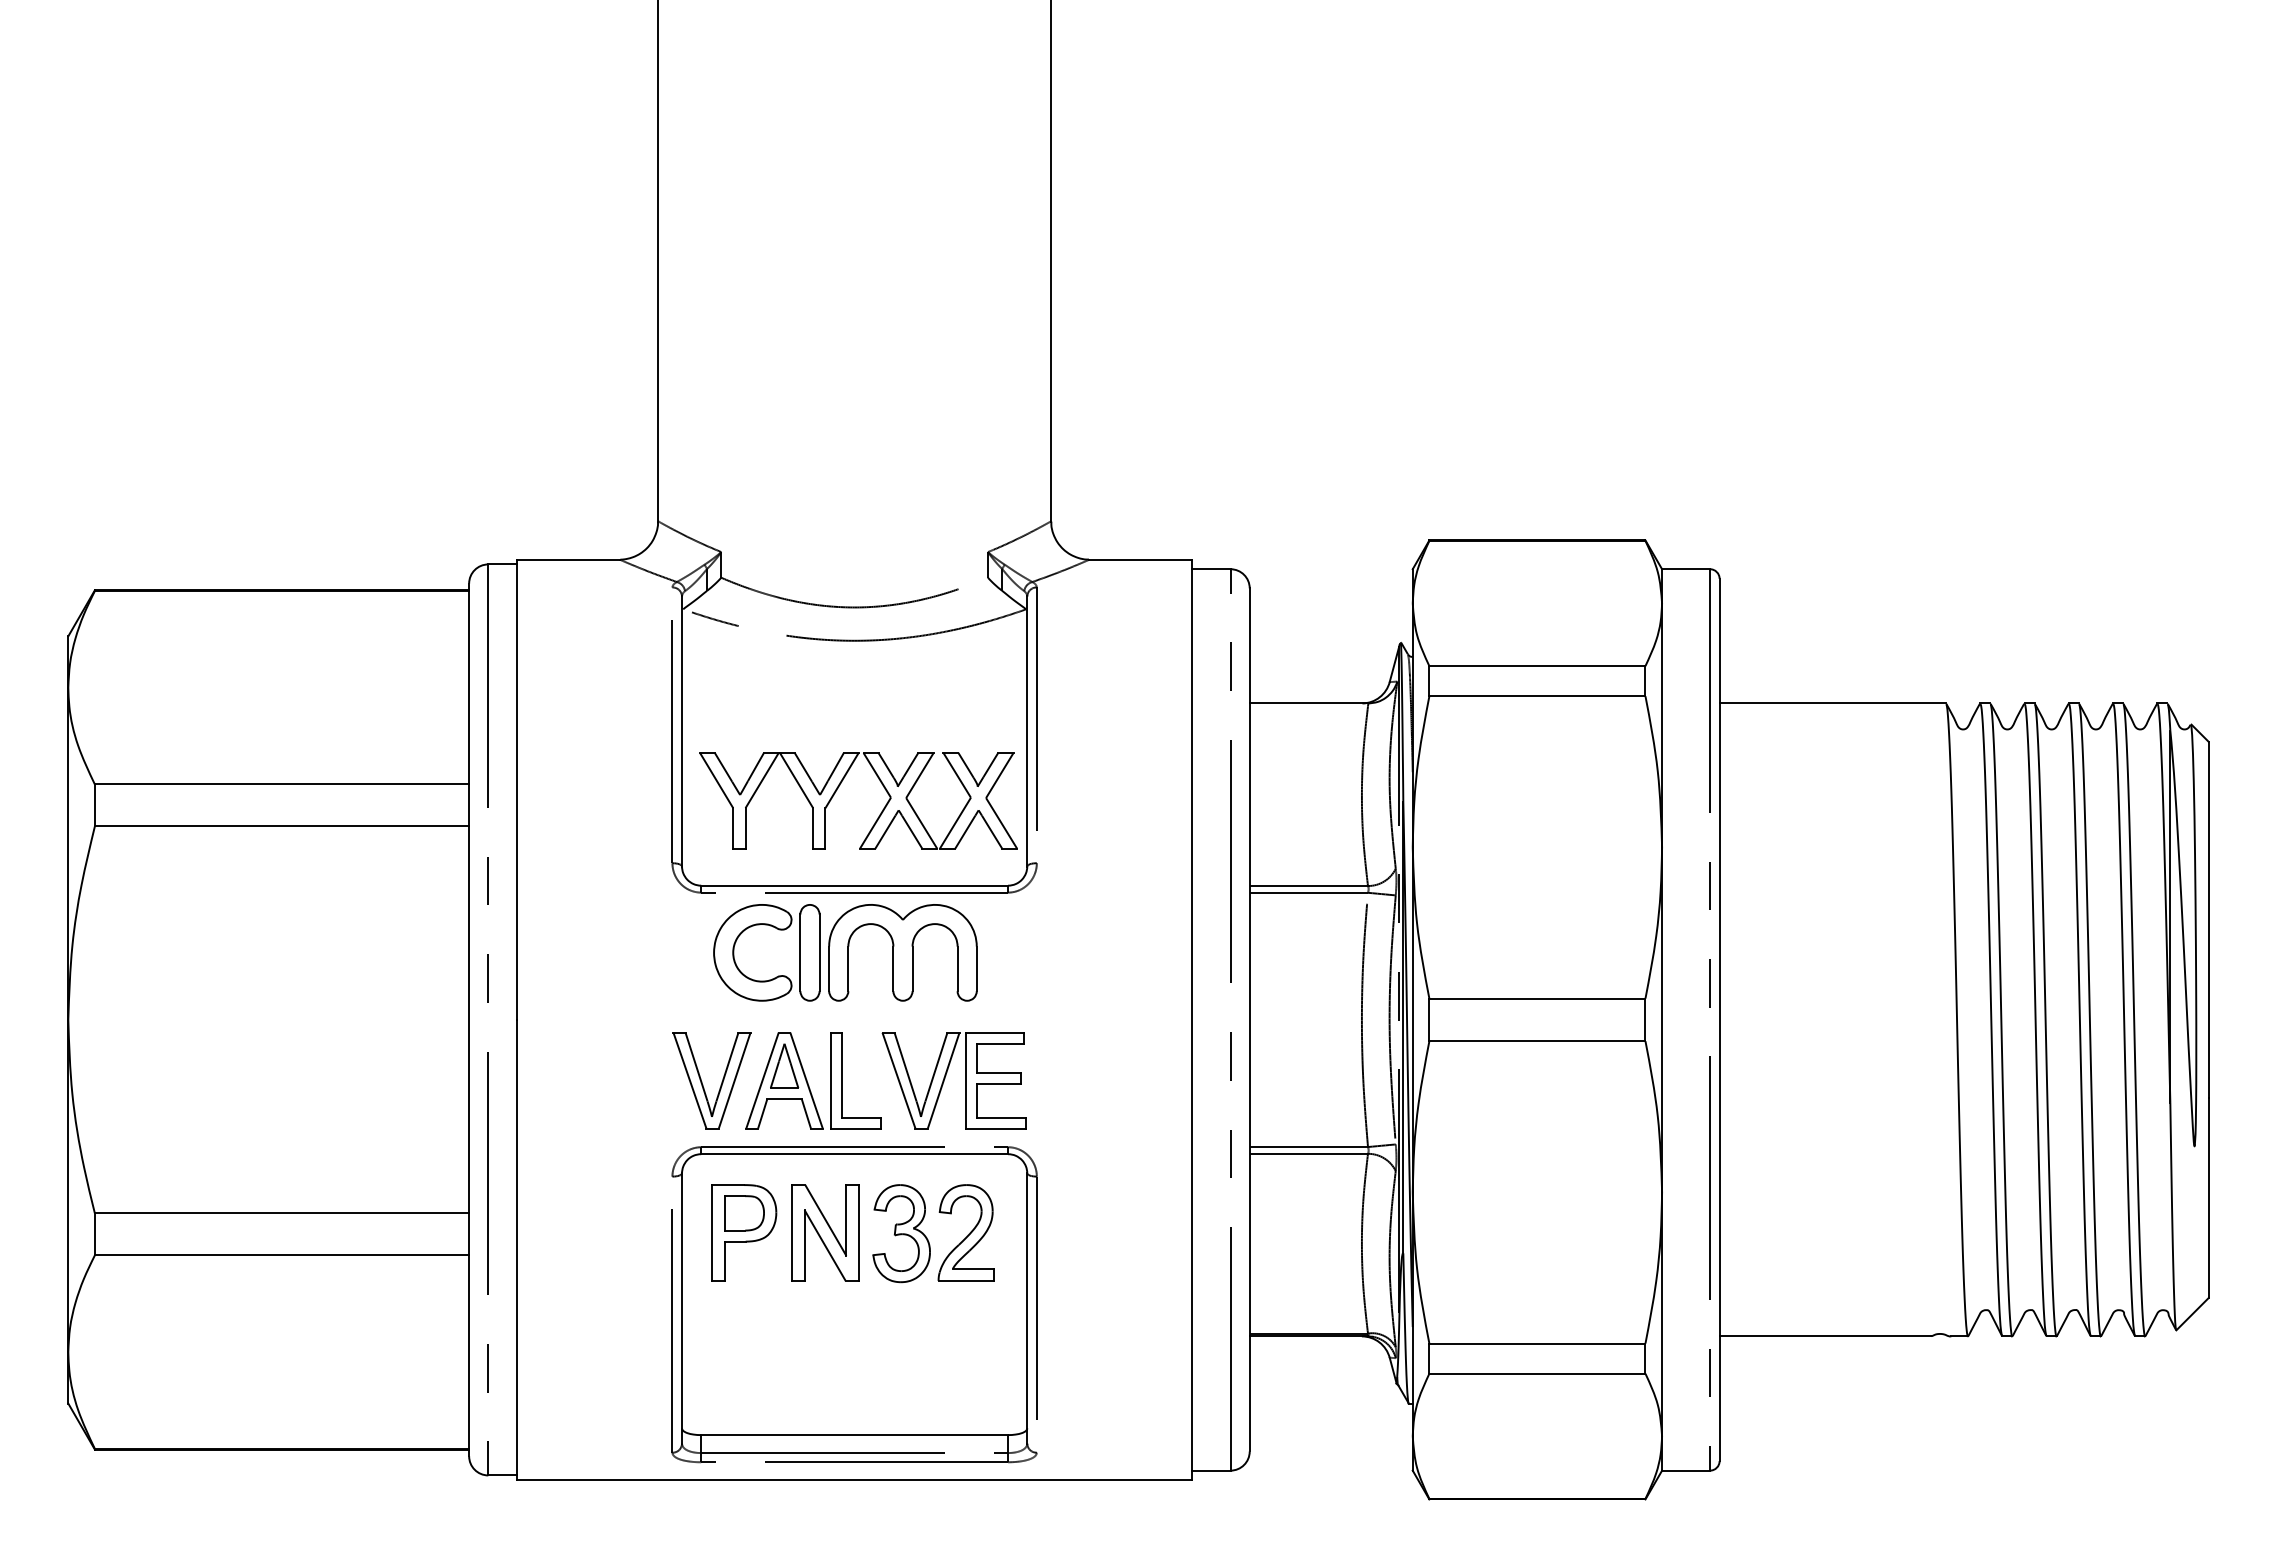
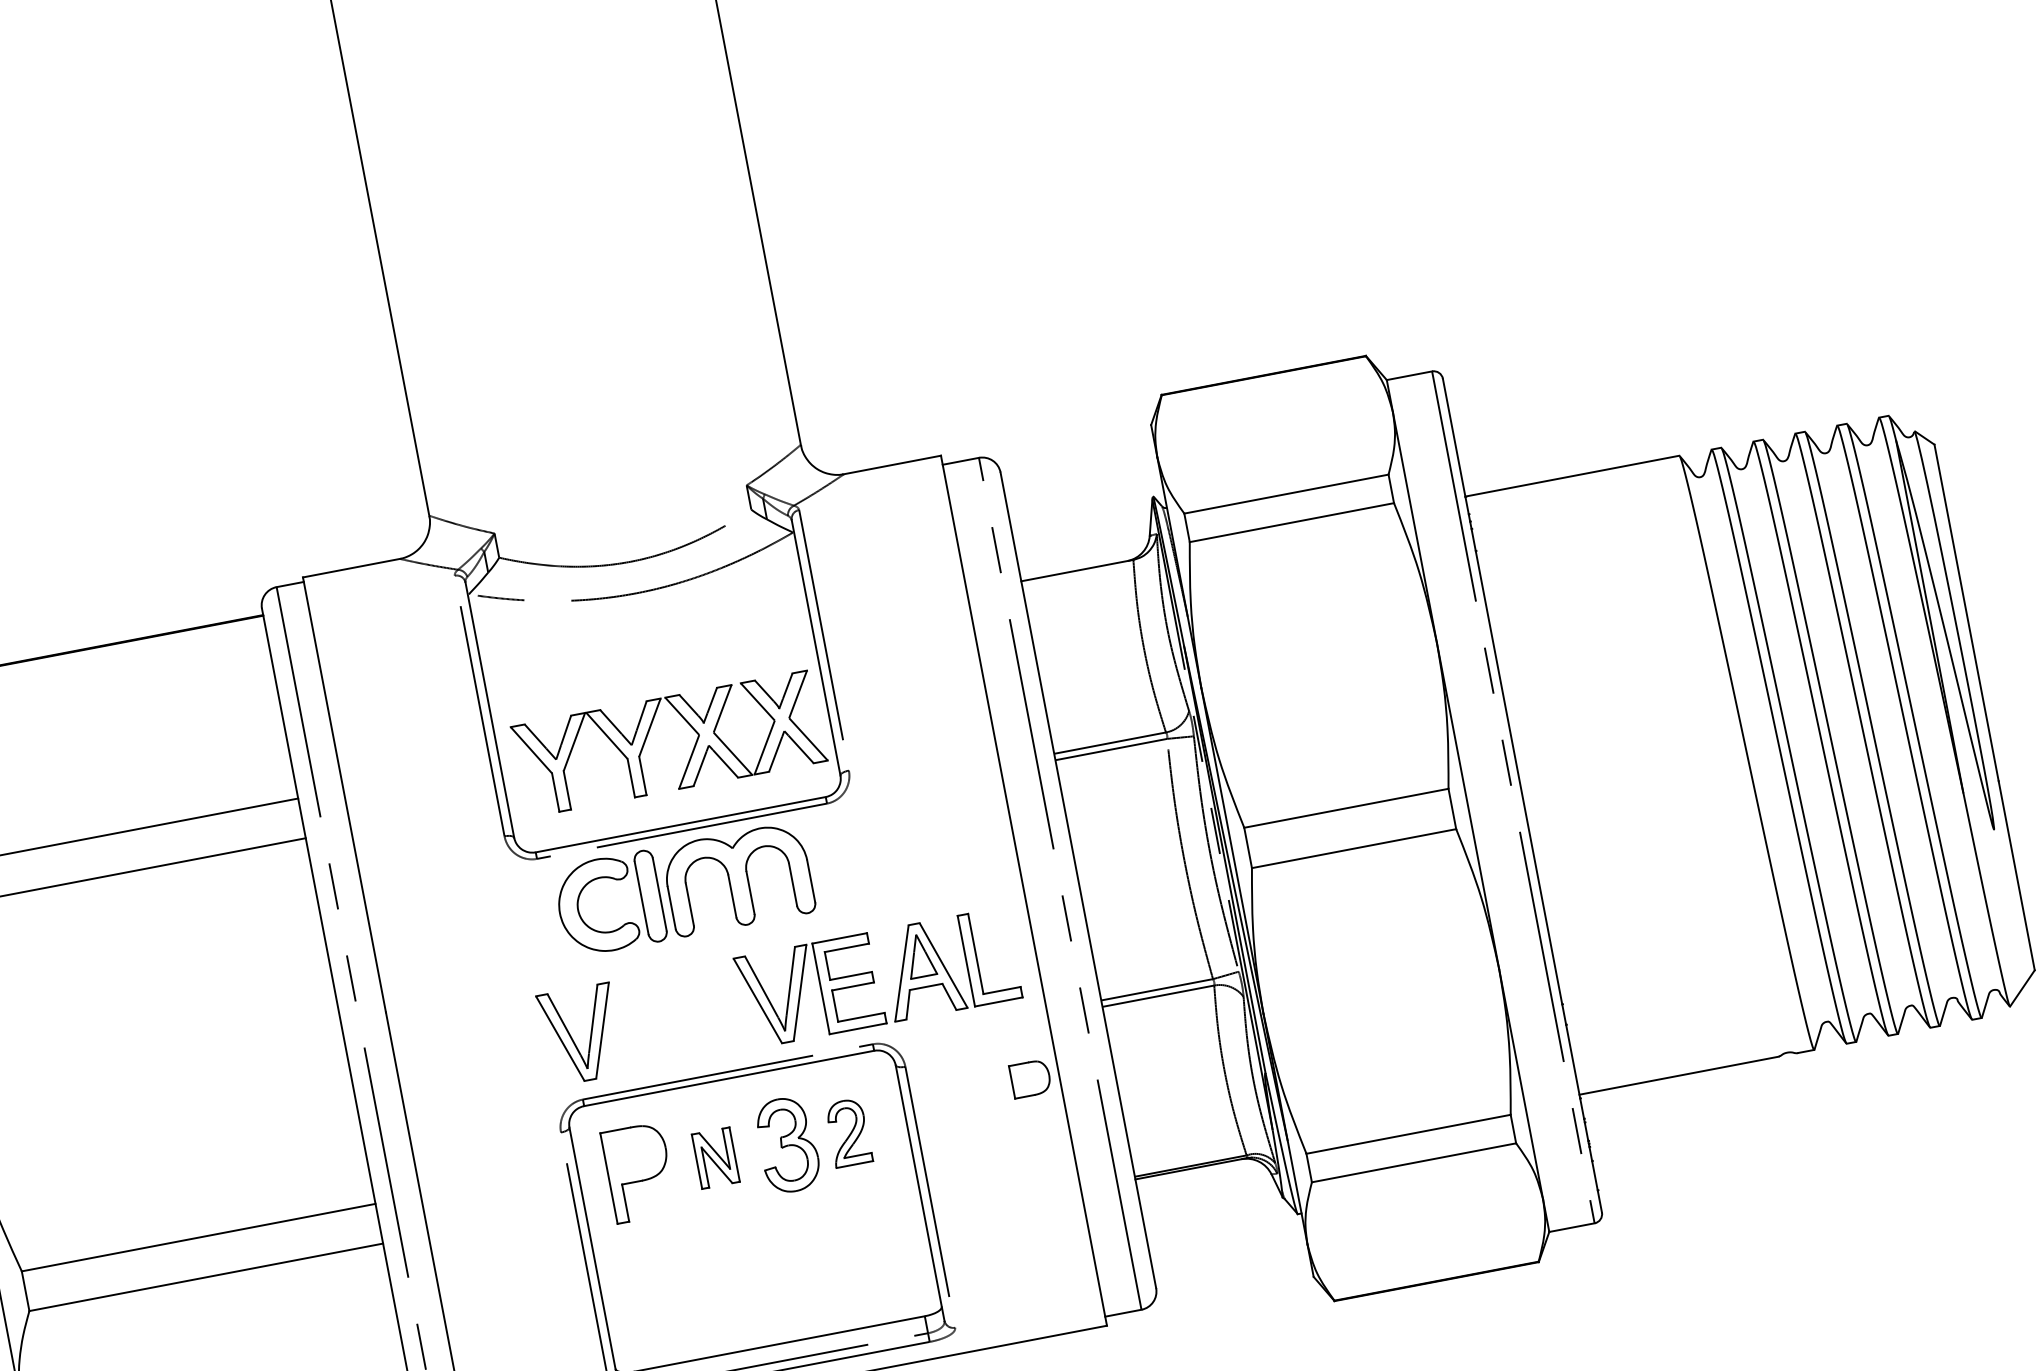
part: (813, 1080) -> (950, 964), moved
part: (744, 1213) -> (1030, 1079), moved
part: (825, 1232) -> (715, 1157), size x0.6
part: (965, 1232) -> (848, 1132), size x0.7

